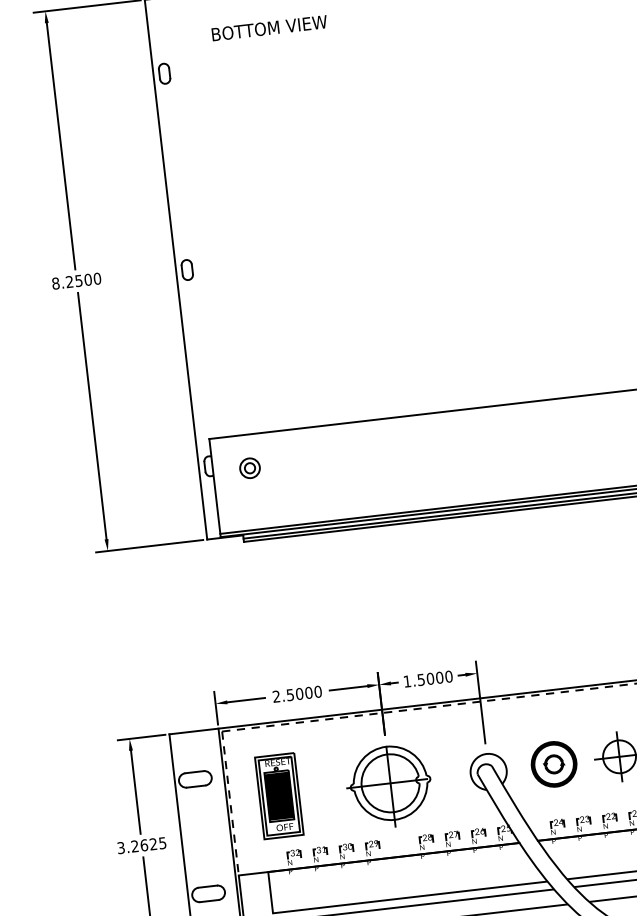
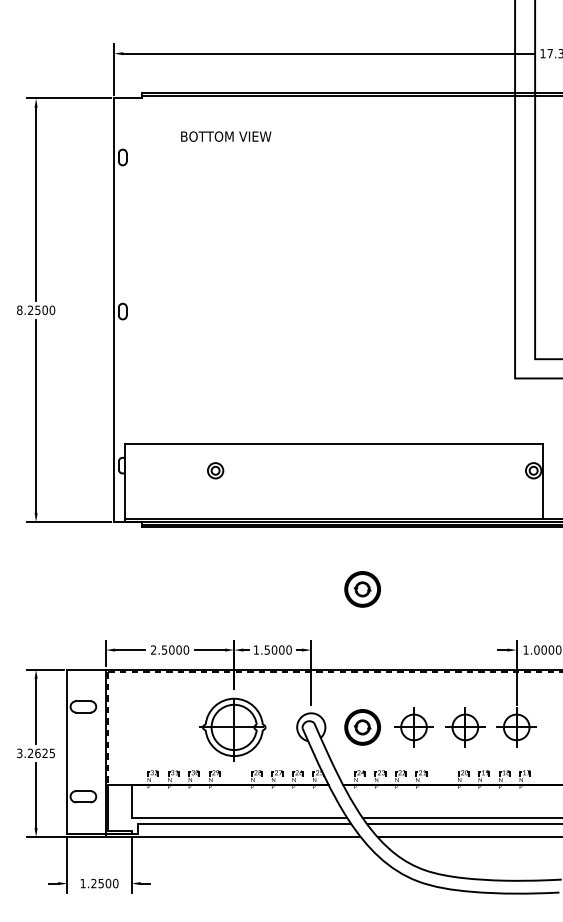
text: (269, 28) -> (226, 136), moved
part: (249, 467) -> (215, 470), moved
part: (533, 588) -> (362, 589), added
part: (278, 796) -> (146, 727), removed

